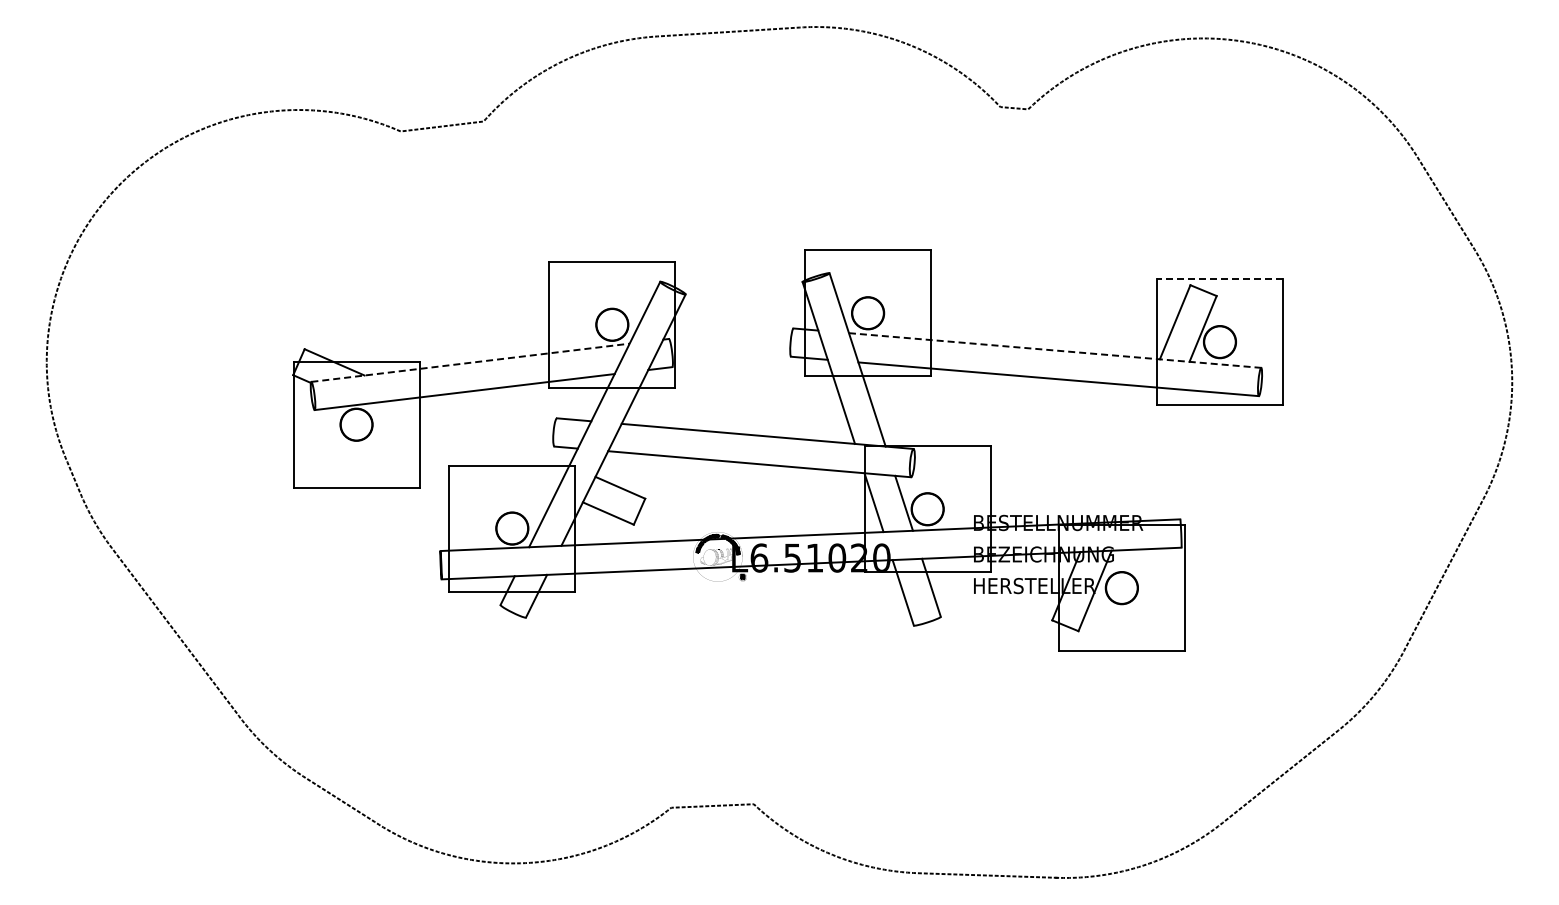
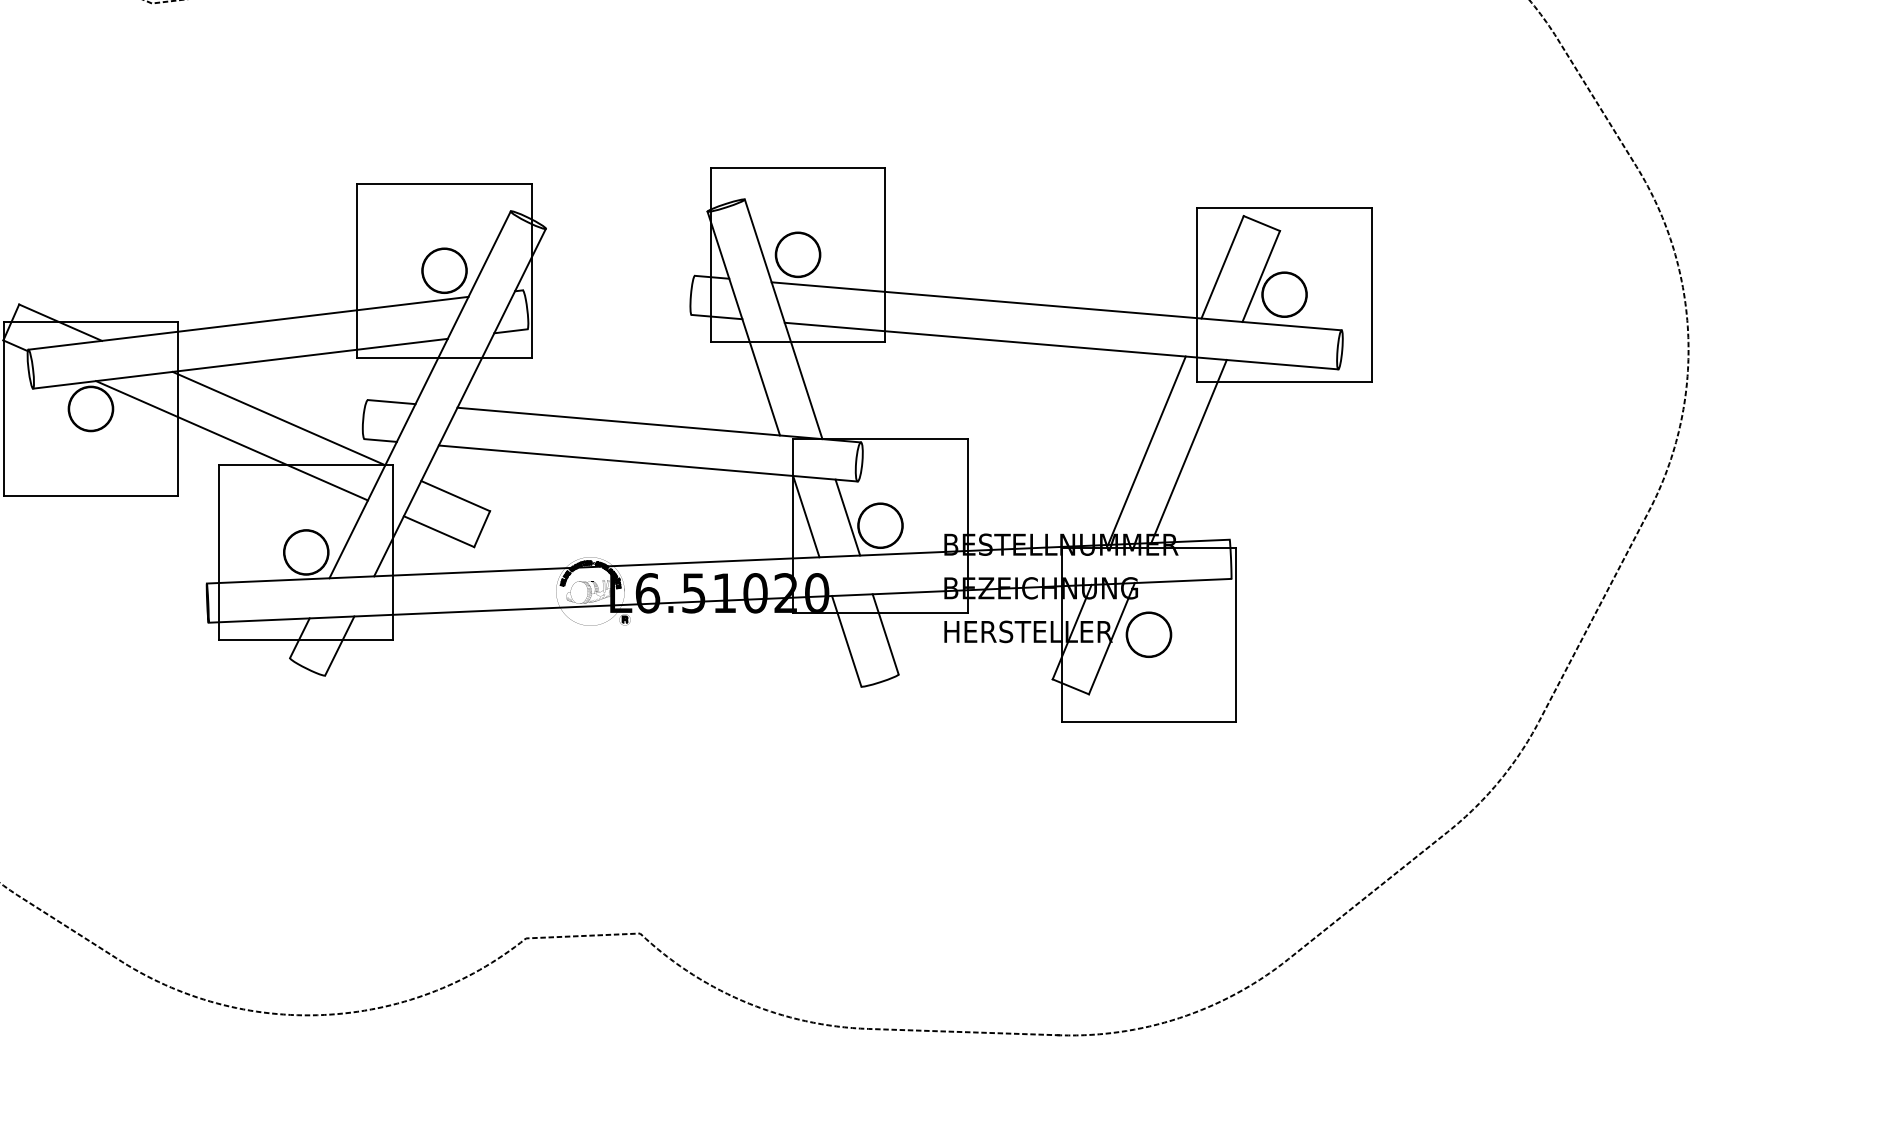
line: (1219, 279) -> (1283, 208), dashed -> solid
line: (1055, 350) -> (1057, 306), dashed -> solid
line: (471, 362) -> (249, 322), dashed -> solid
line: (492, 431) -> (278, 418), added
line: (458, 447) -> (231, 440), added
line: (1120, 454) -> (1147, 450), added
line: (1150, 455) -> (1188, 451), added

